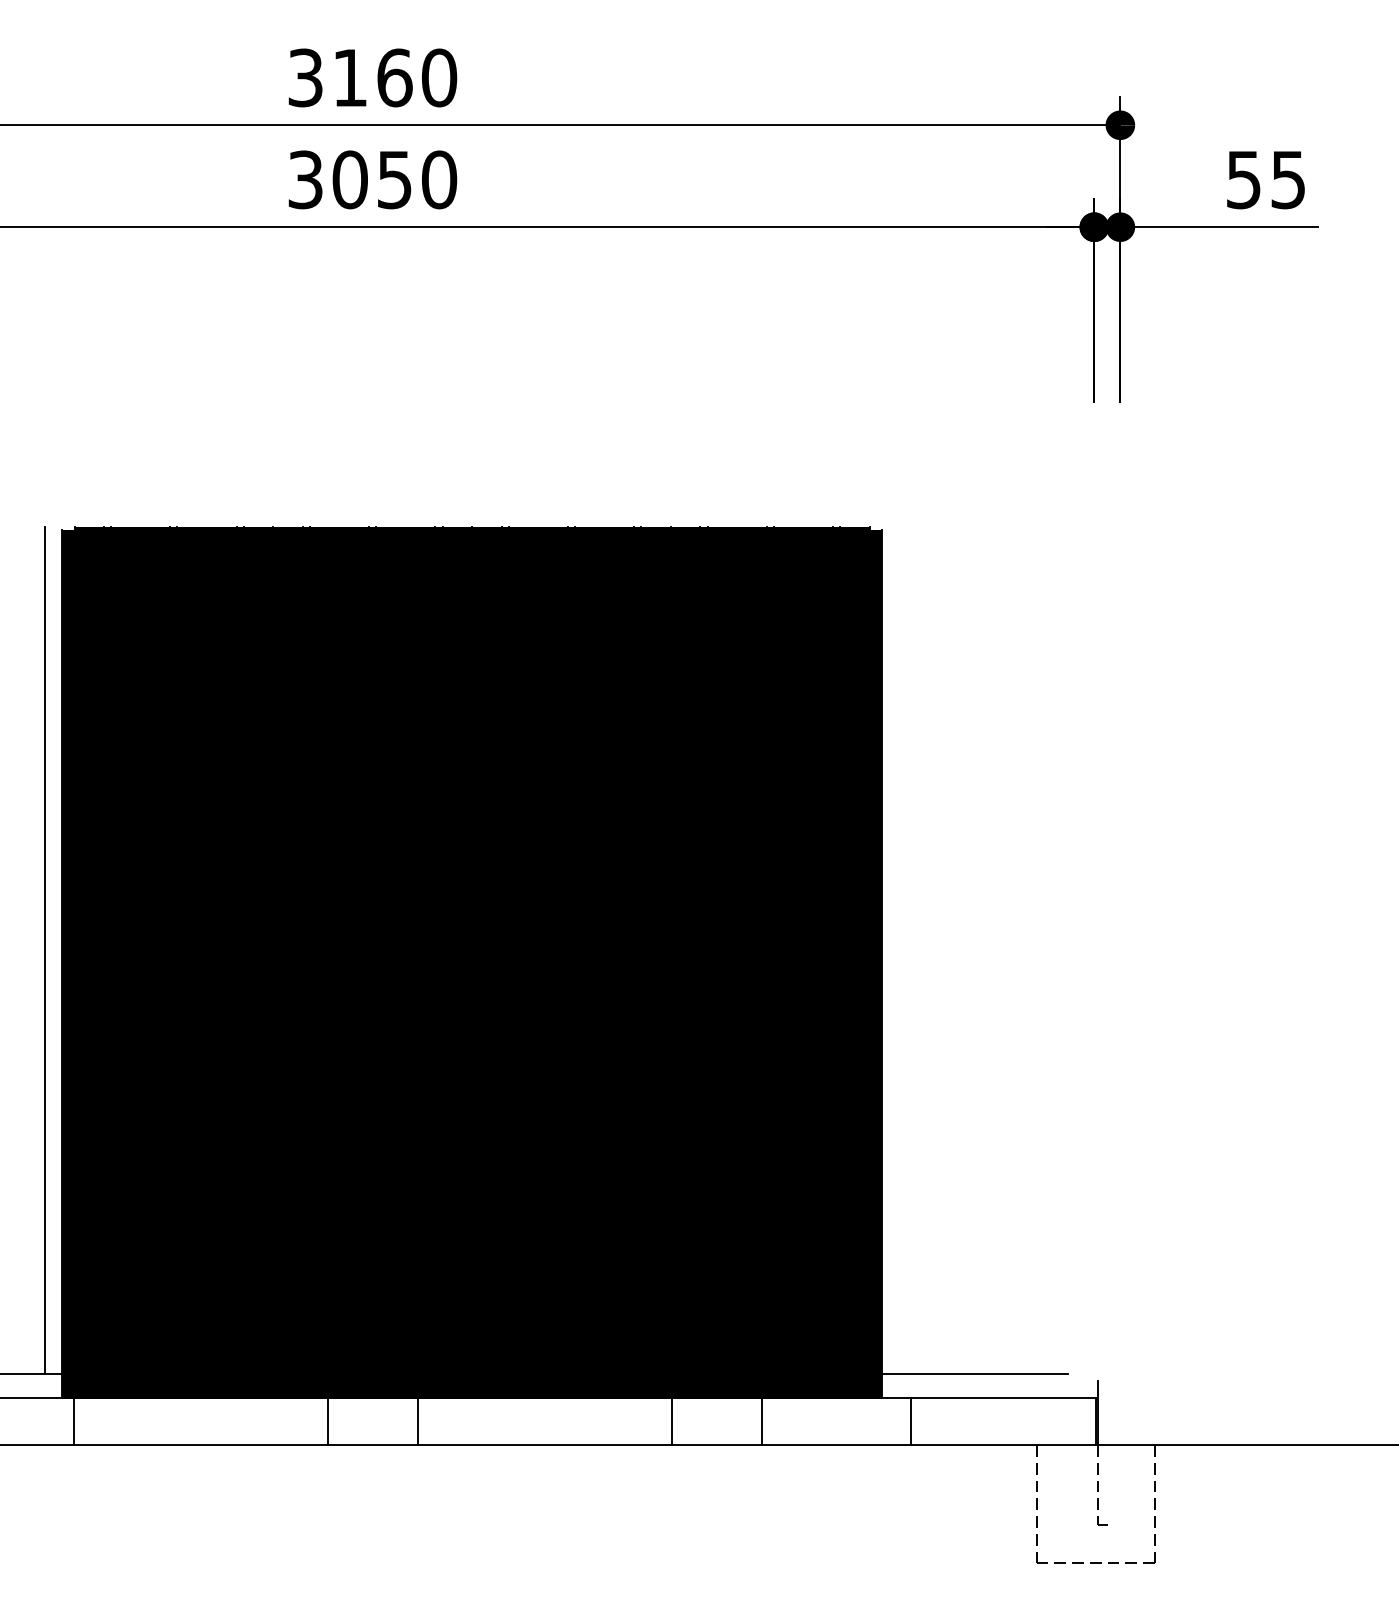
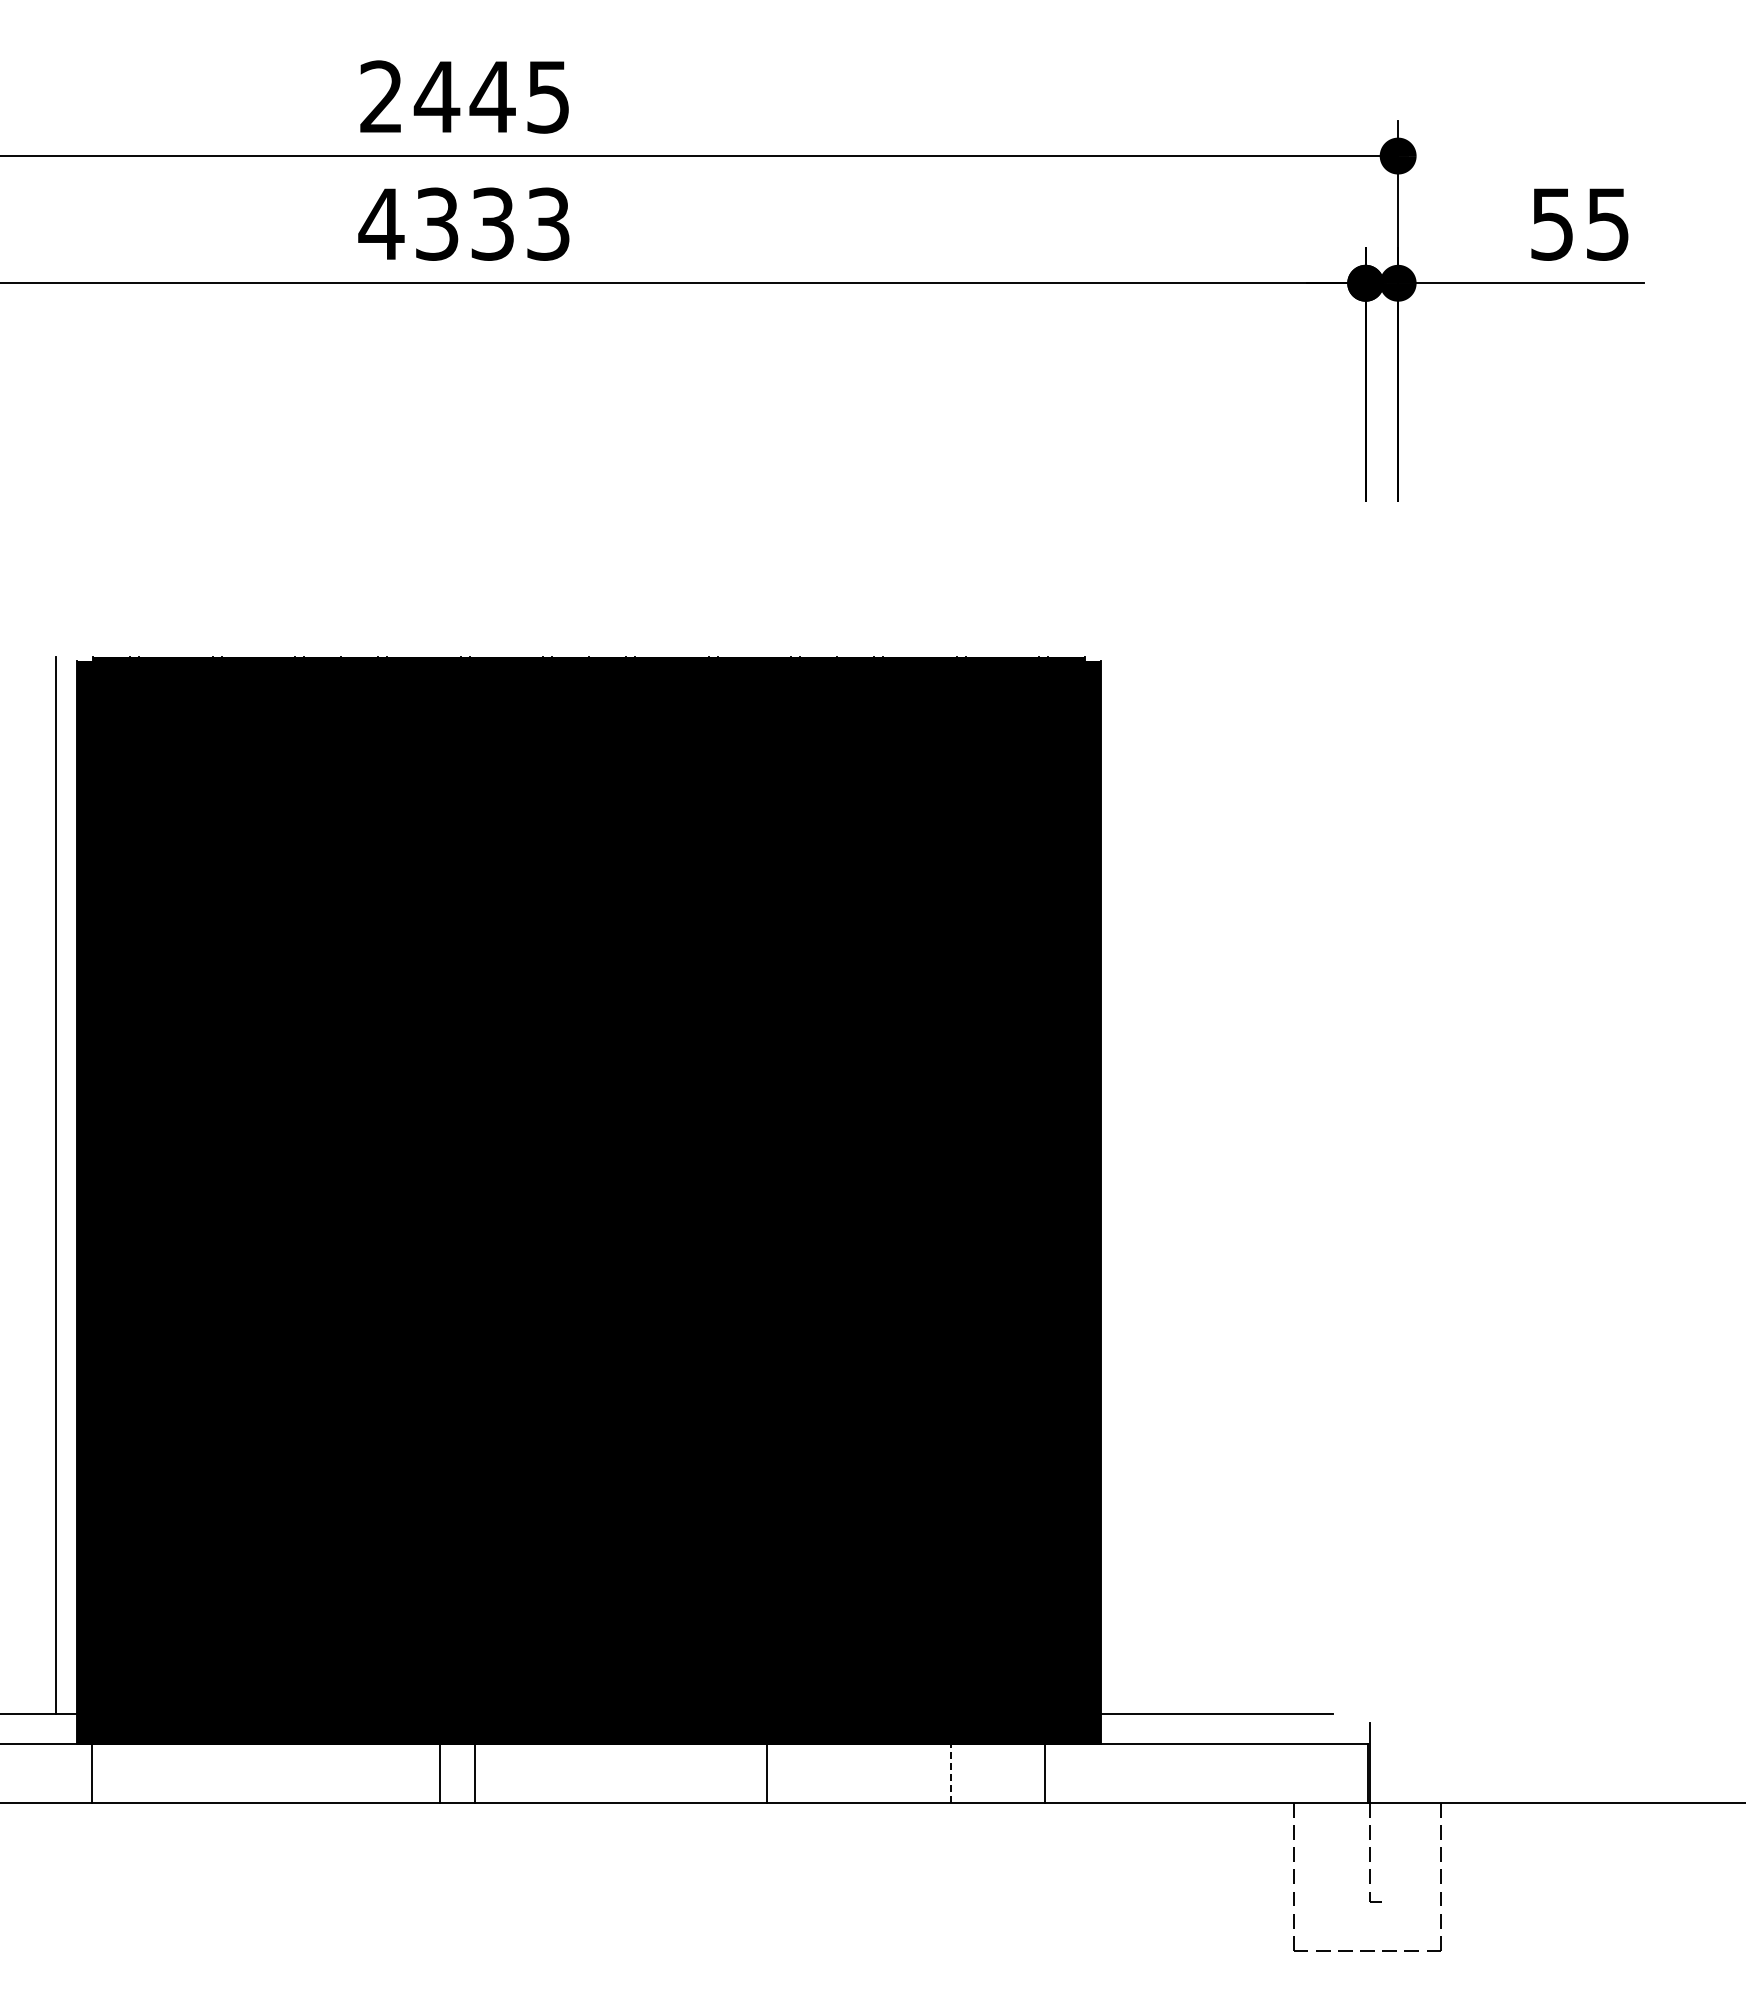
text: (372, 77) -> (465, 96), 3160 -> 2445
text: (372, 179) -> (464, 223), 3050 -> 4333
line: (328, 1421) -> (475, 1773), moved
line: (417, 1421) -> (440, 1773), moved
line: (671, 1421) -> (767, 1773), moved
line: (761, 1421) -> (950, 1773), solid -> dashed
line: (911, 1421) -> (1045, 1773), moved

